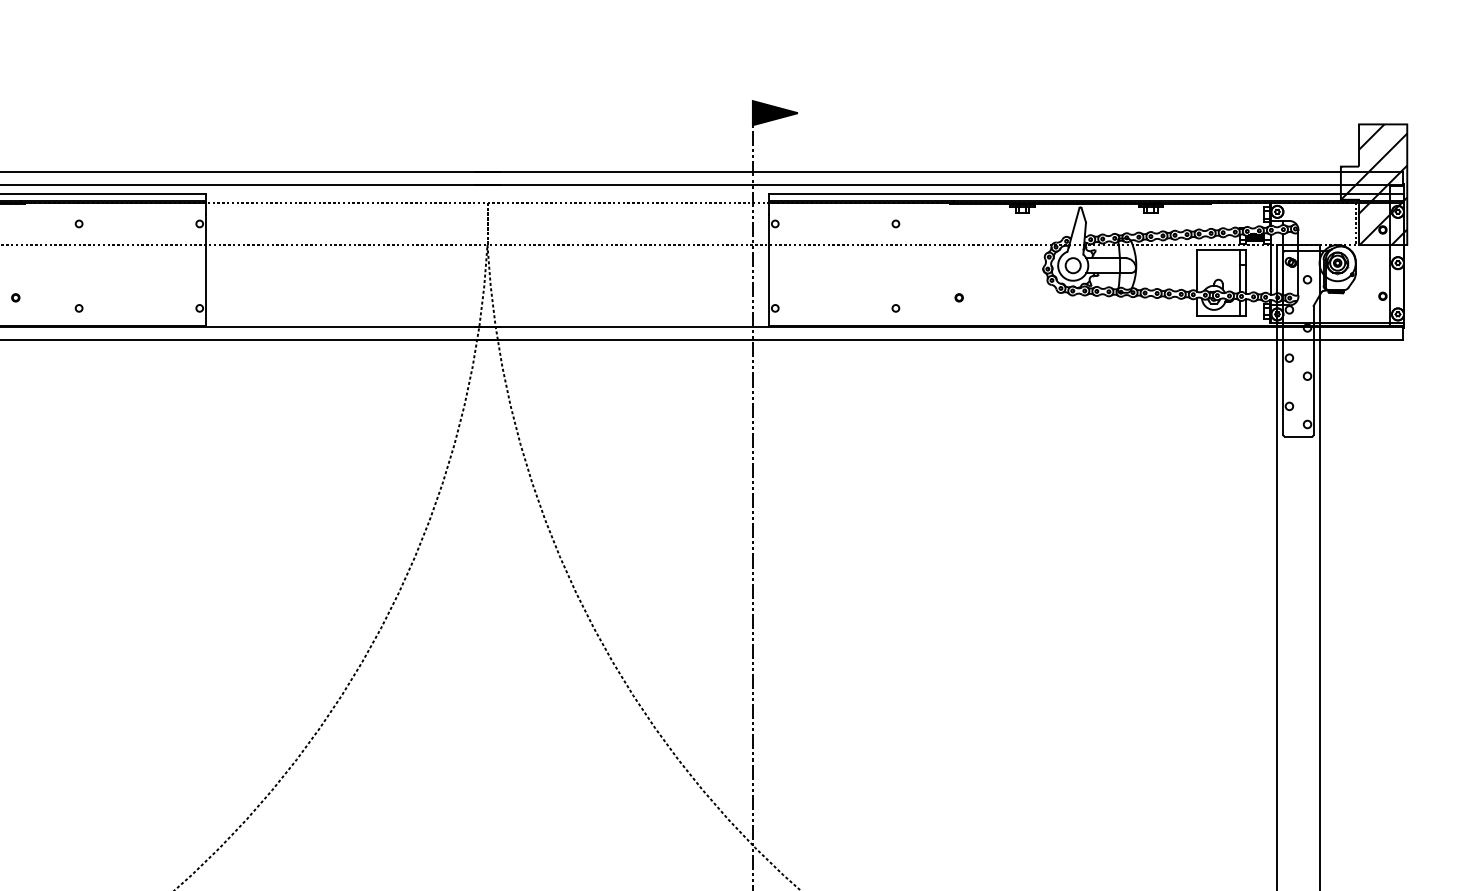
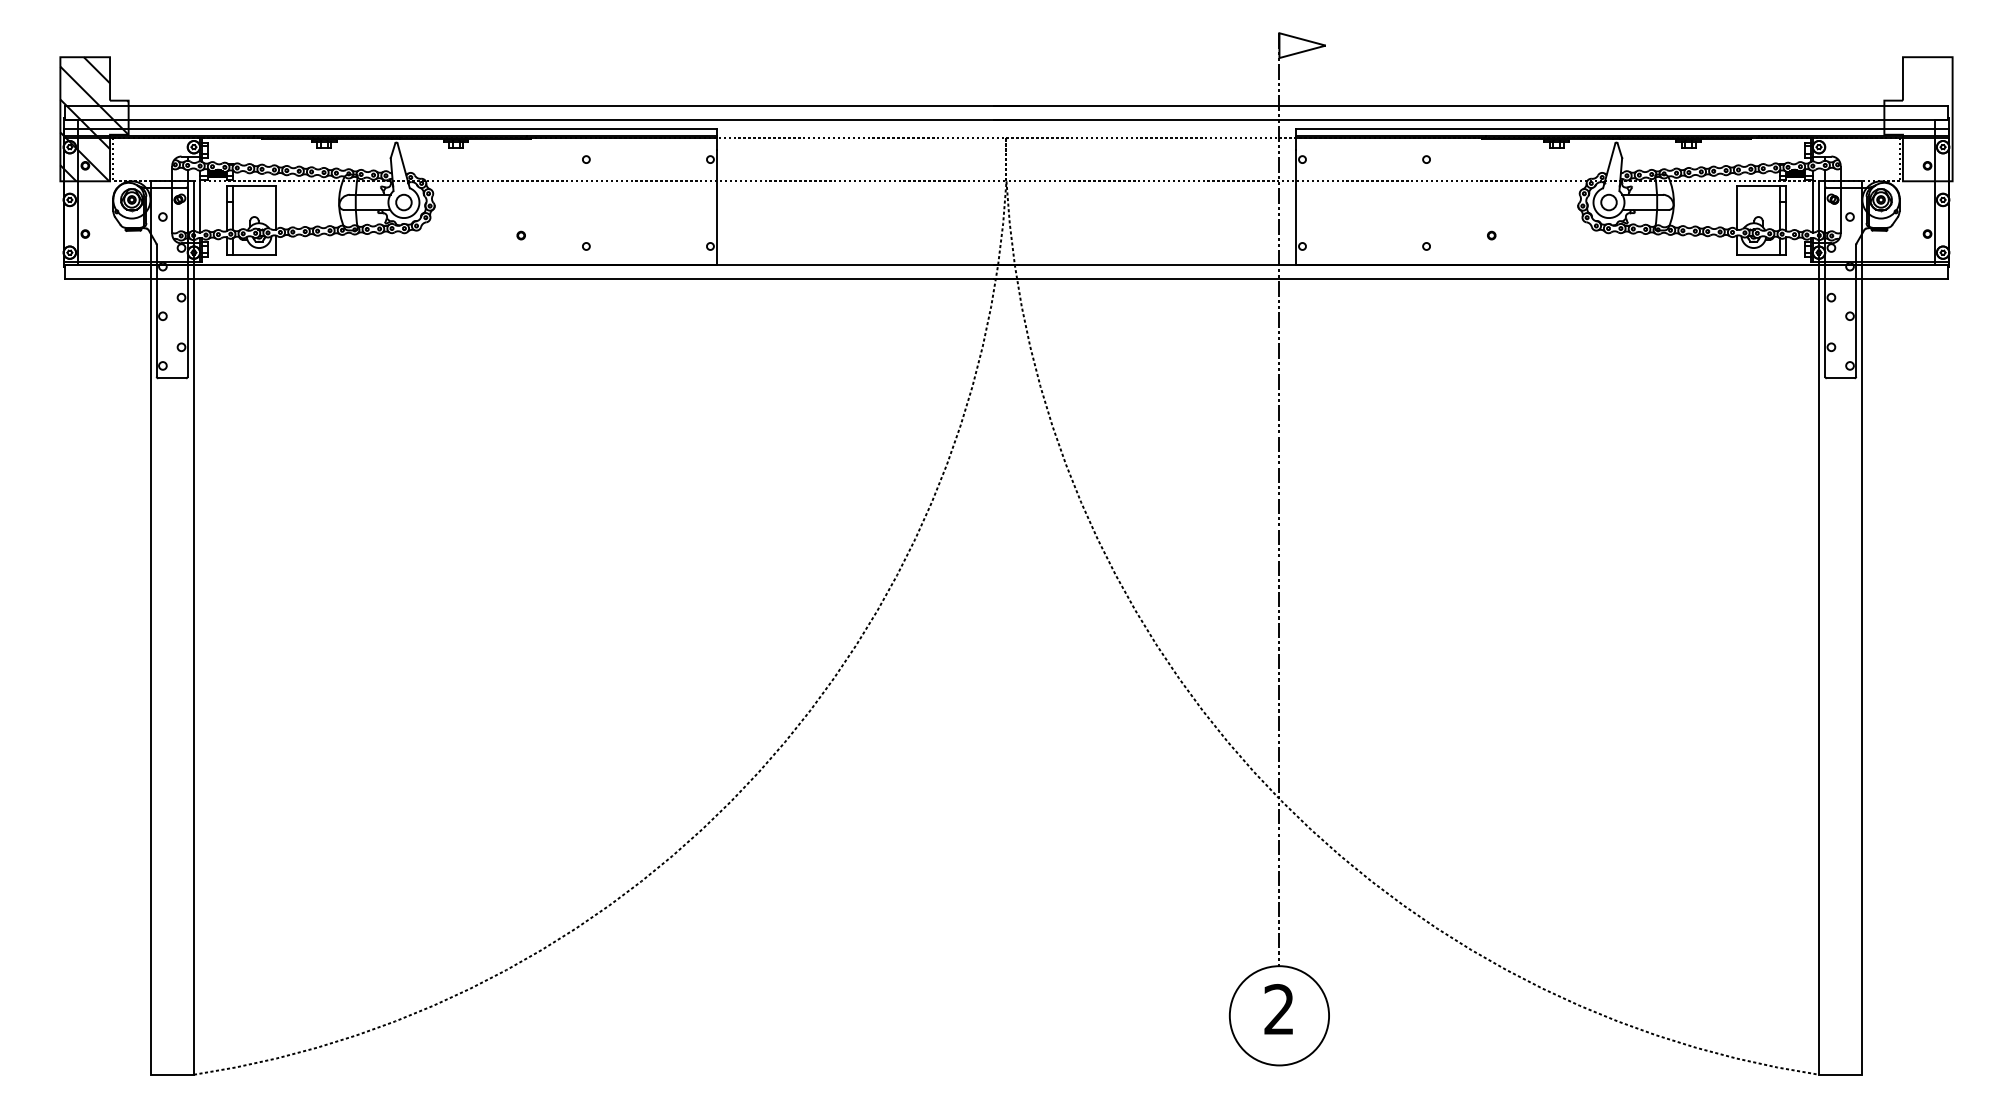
fill: (775, 113) -> (1302, 45), removed
hatch: (1374, 184) -> (1918, 119), removed

